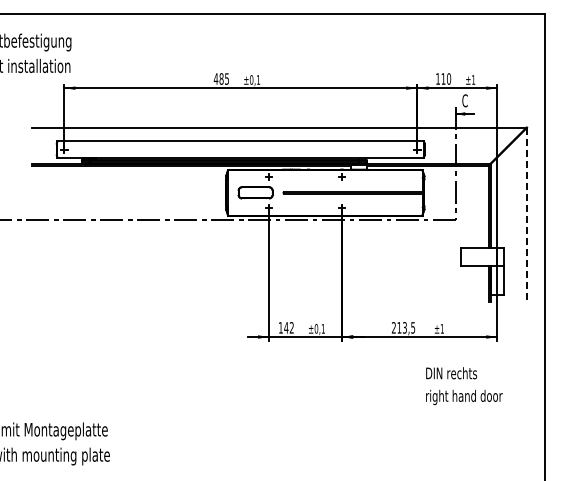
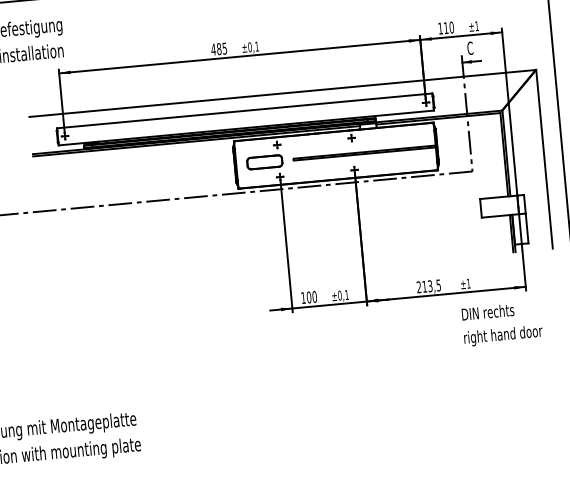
line: (527, 215) -> (544, 159), dashed -> solid
text: (288, 327) -> (311, 296), 142 -> 100
part: (463, 379) -> (500, 317), moved

